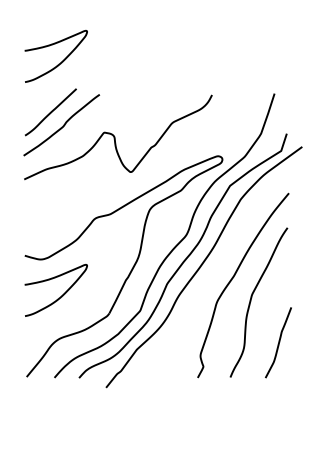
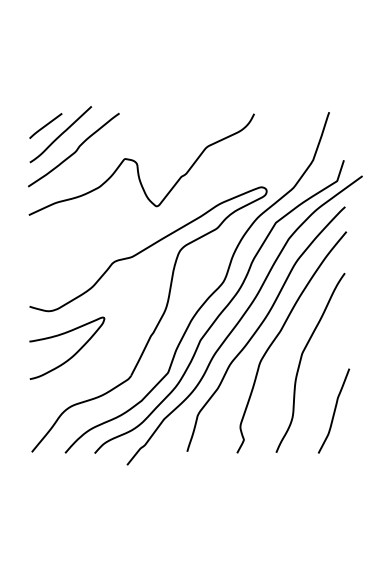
curve: (61, 61) -> (73, 73), removed
line: (38, 105) -> (46, 126), added
curve: (218, 271) -> (261, 325), added

